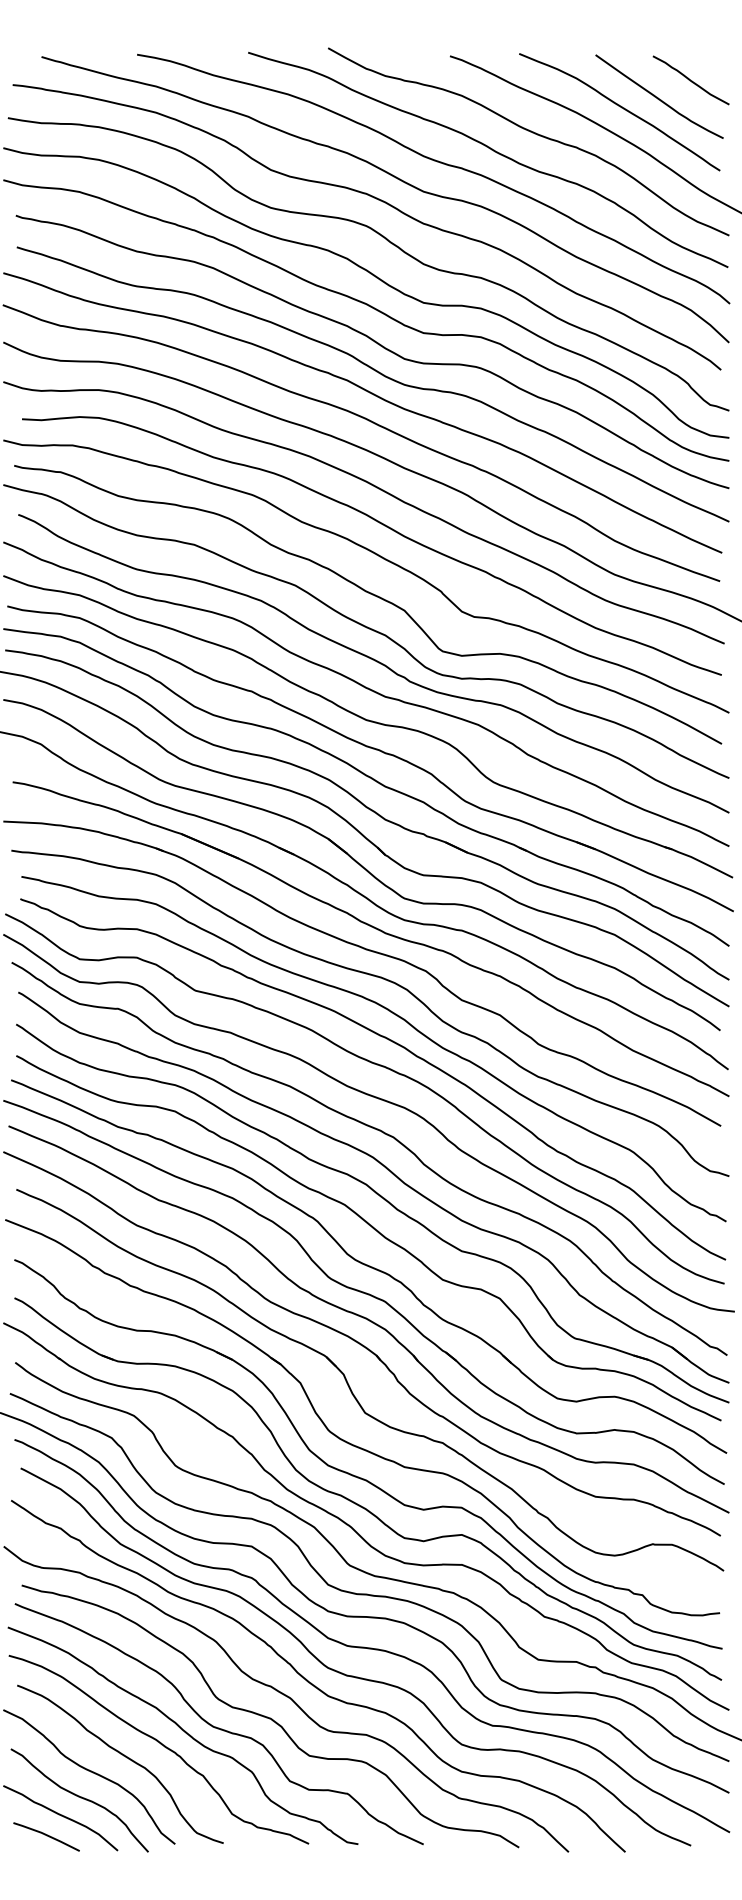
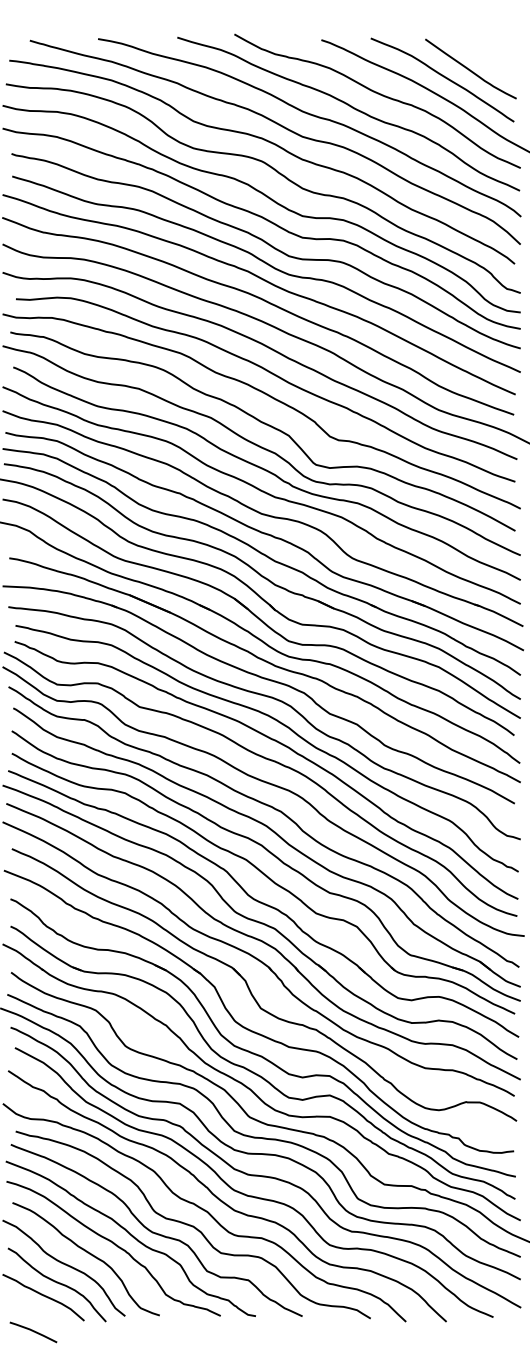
curve: (690, 80) -> (493, 57), removed
line: (46, 1836) -> (33, 1332), moved

